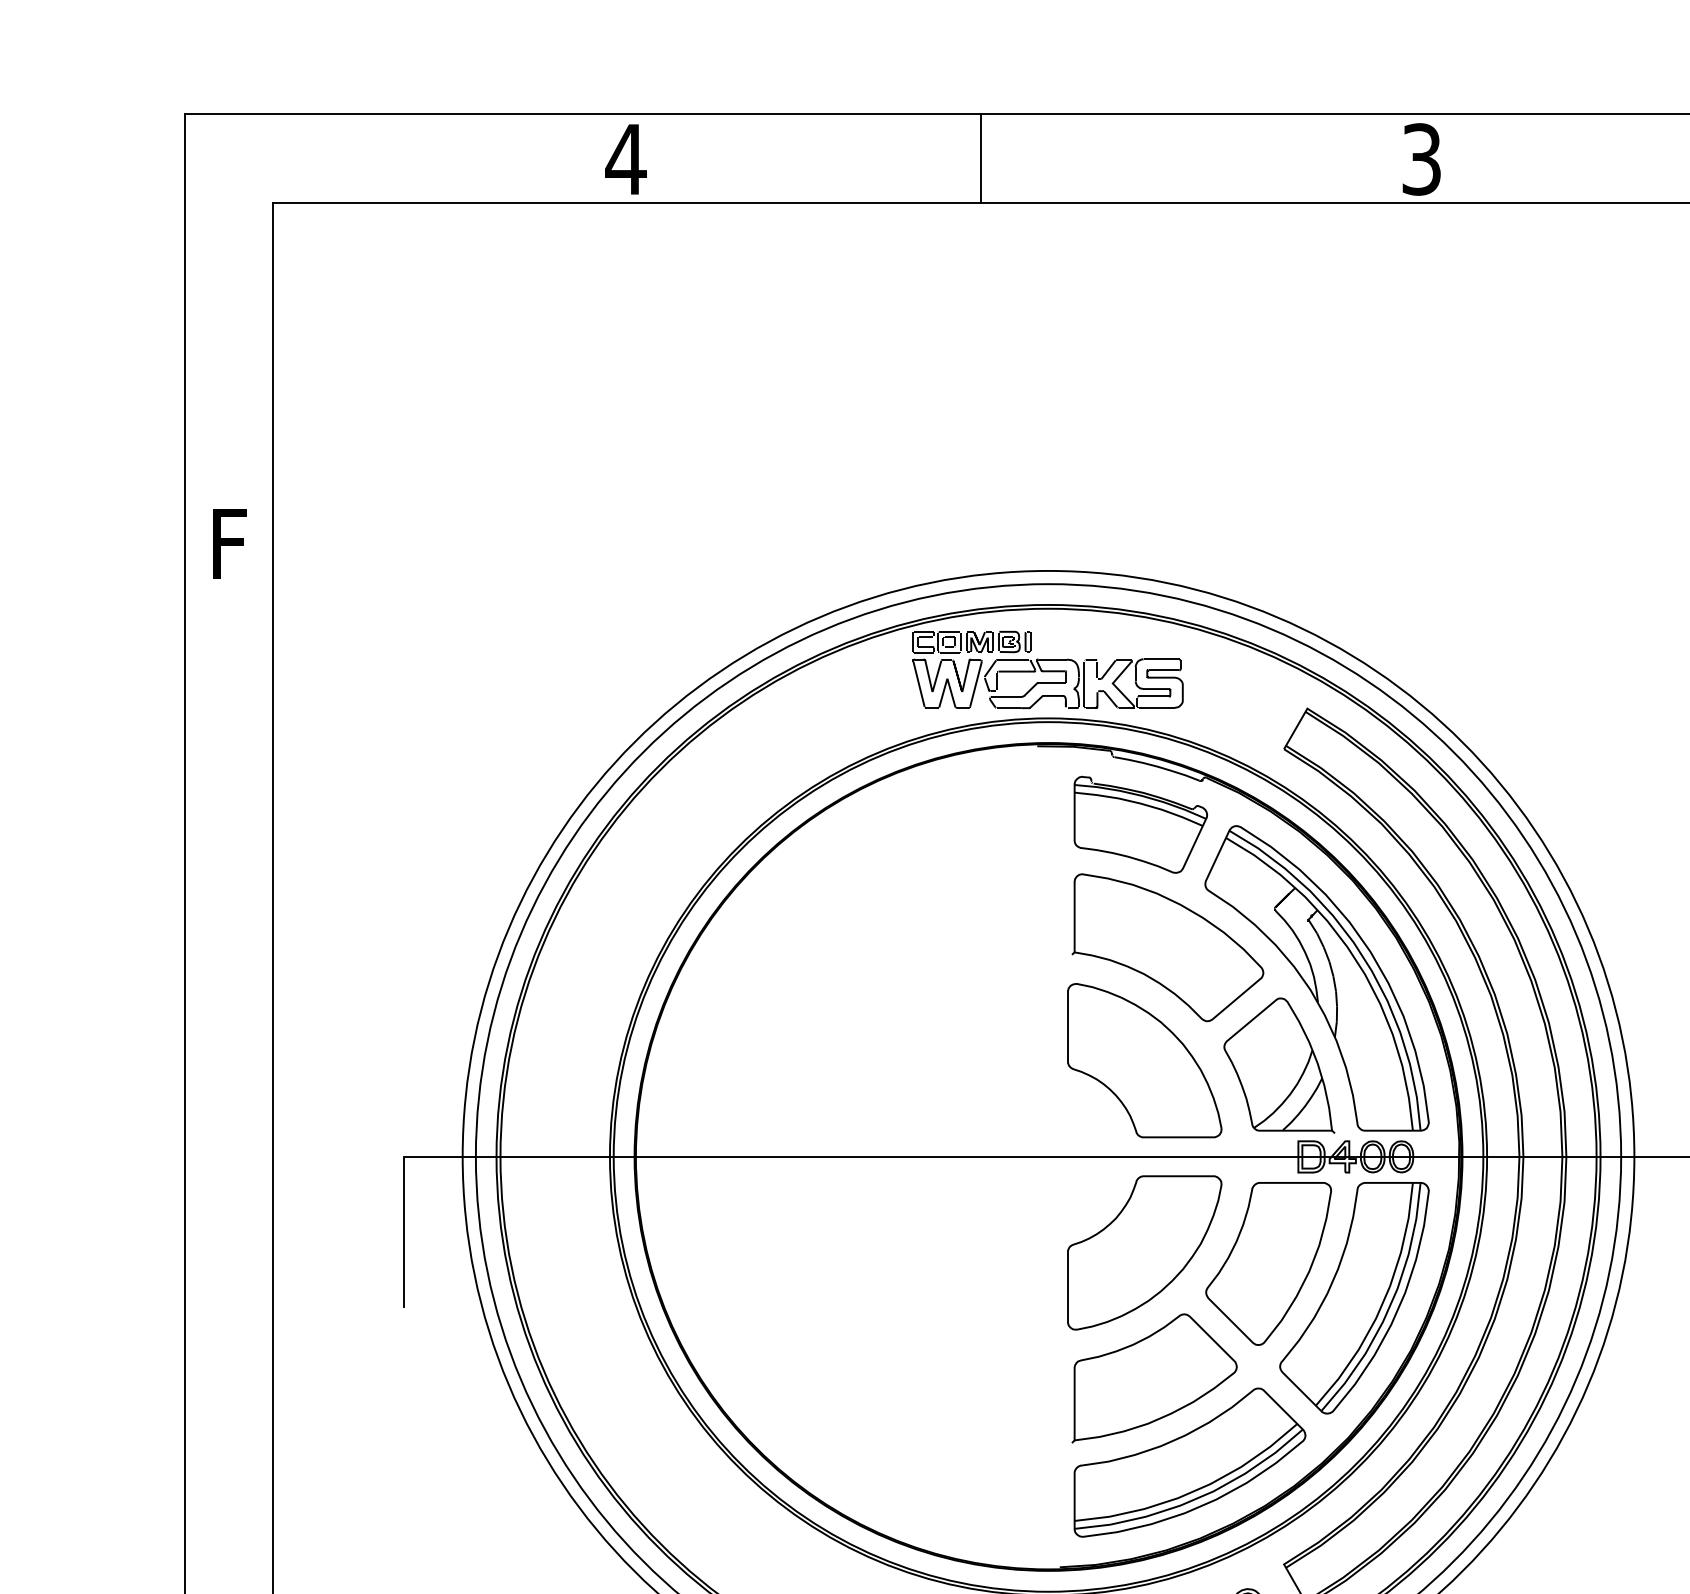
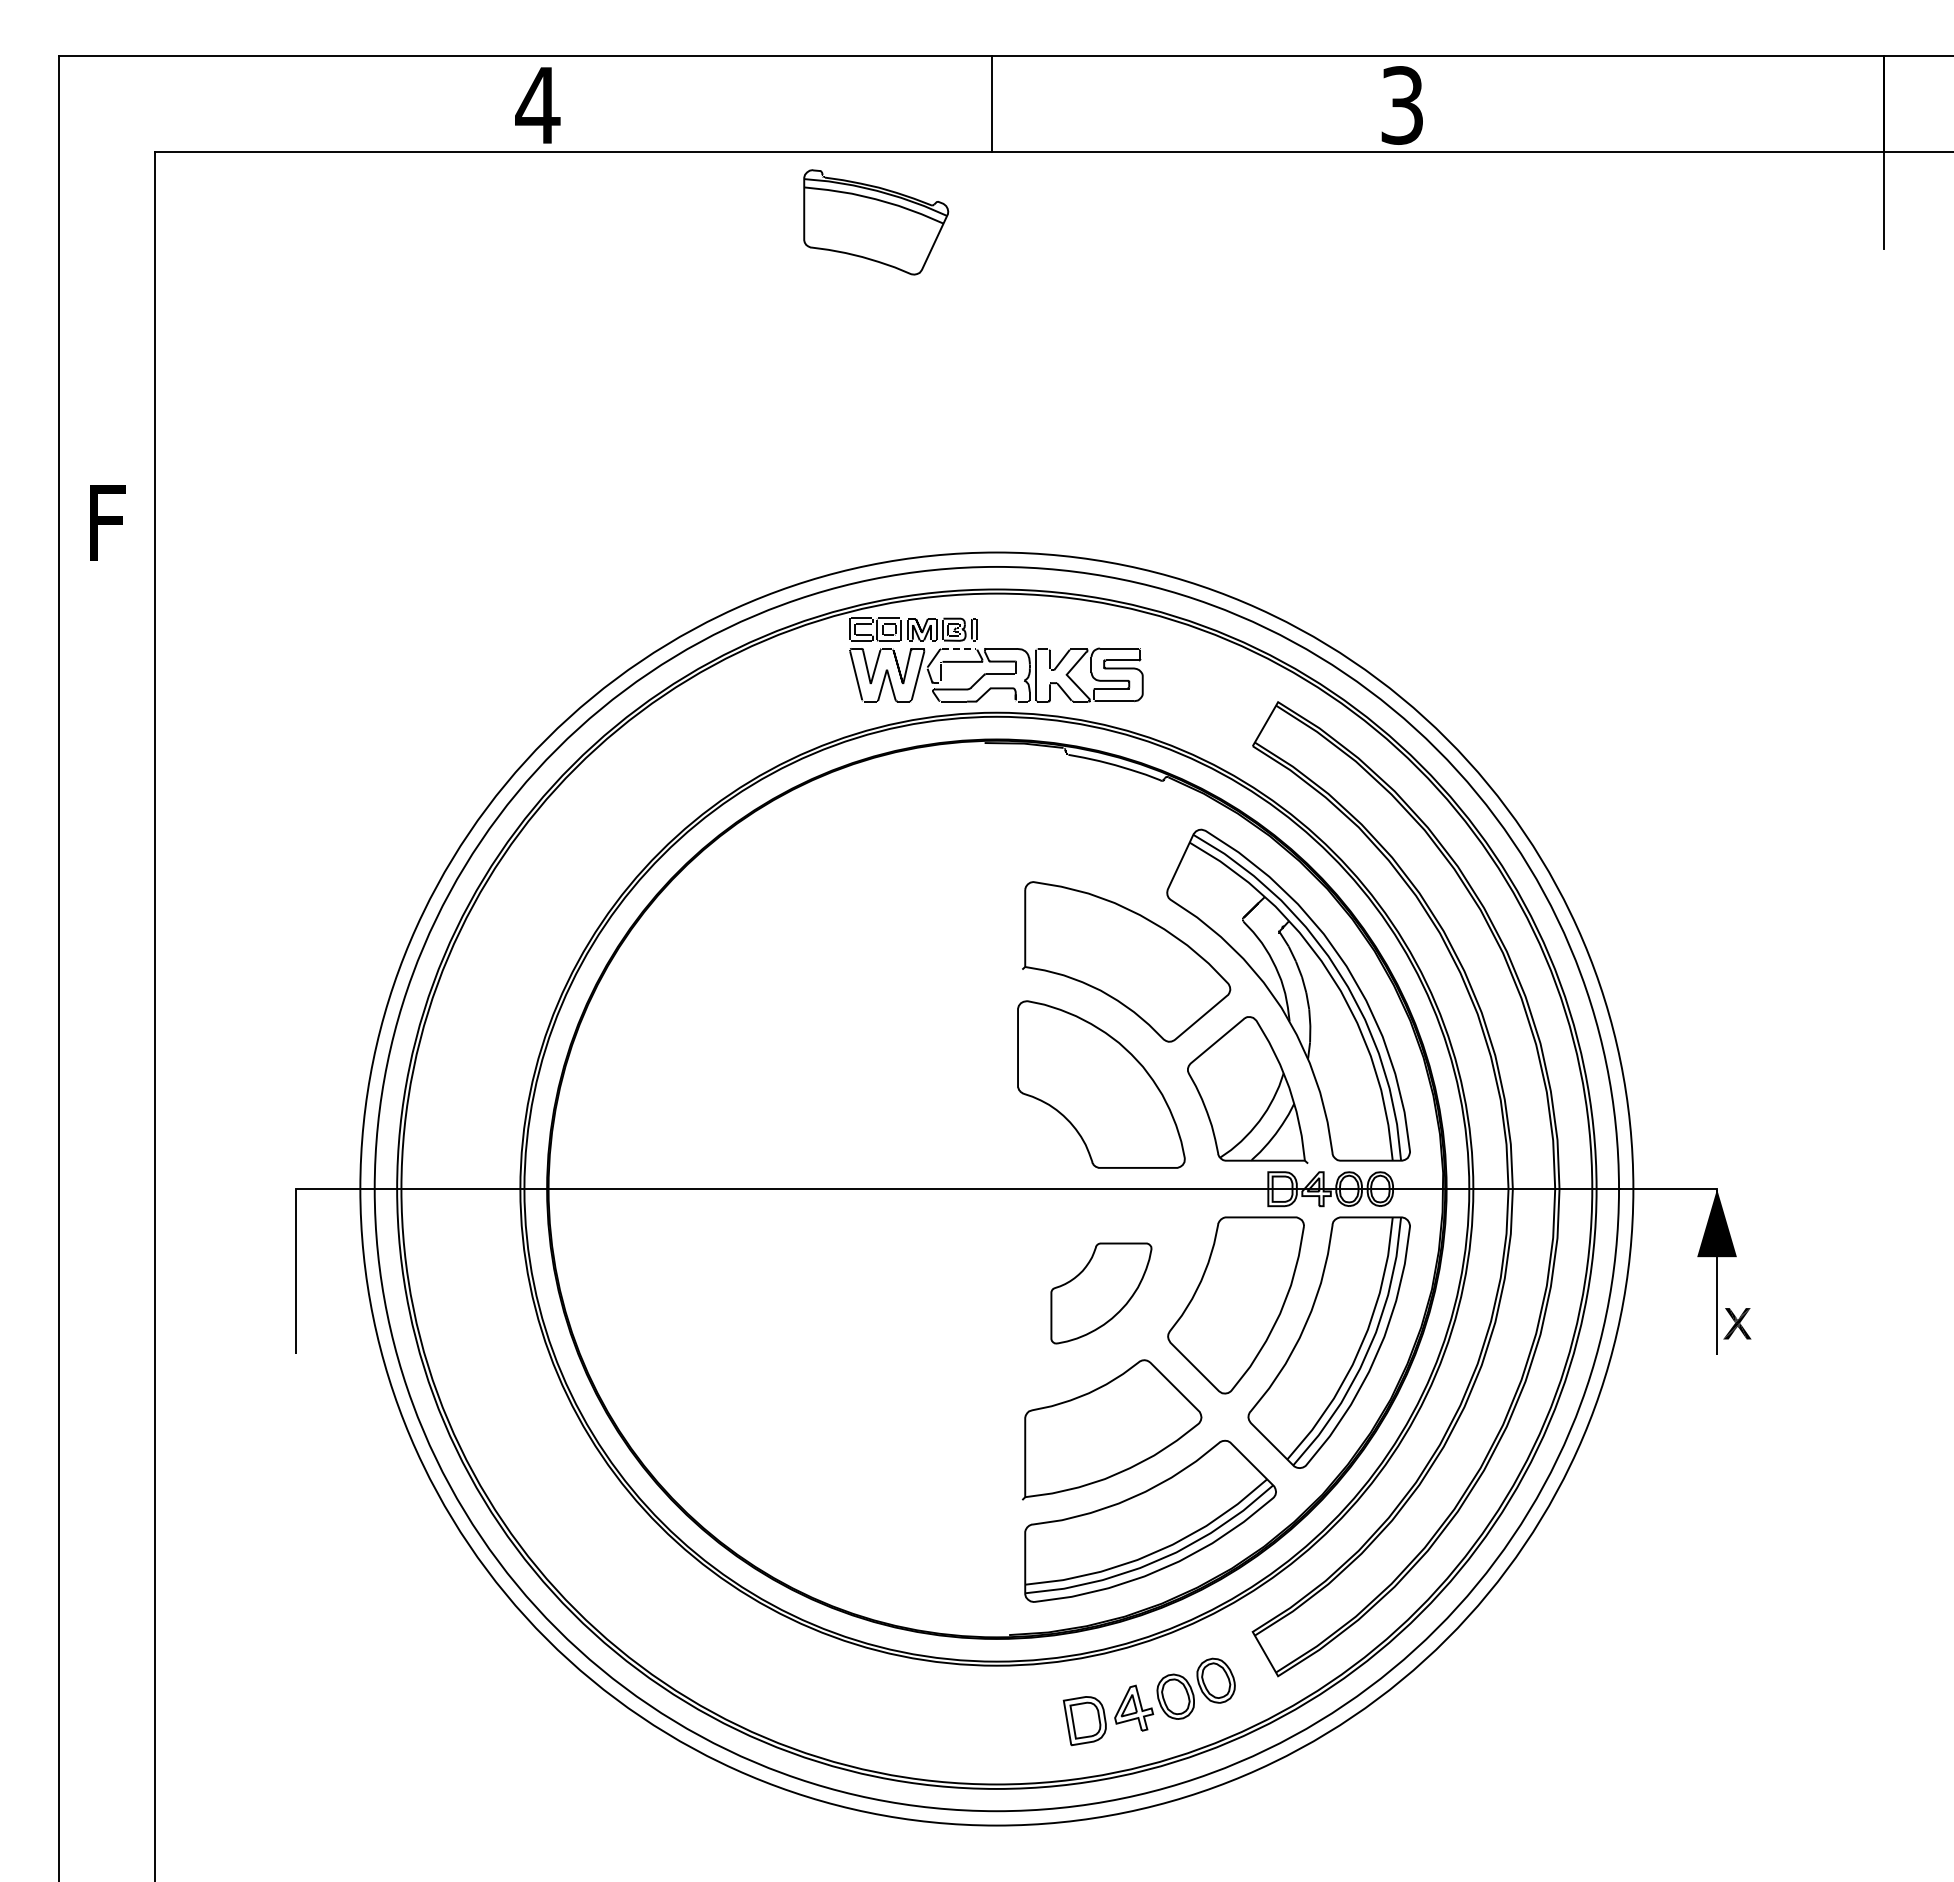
line: (981, 158) -> (992, 104), moved
line: (1014, 659) -> (959, 648), solid -> dashed
part: (1141, 824) -> (876, 222), moved
part: (1144, 1252) -> (1101, 1293), size x0.6

